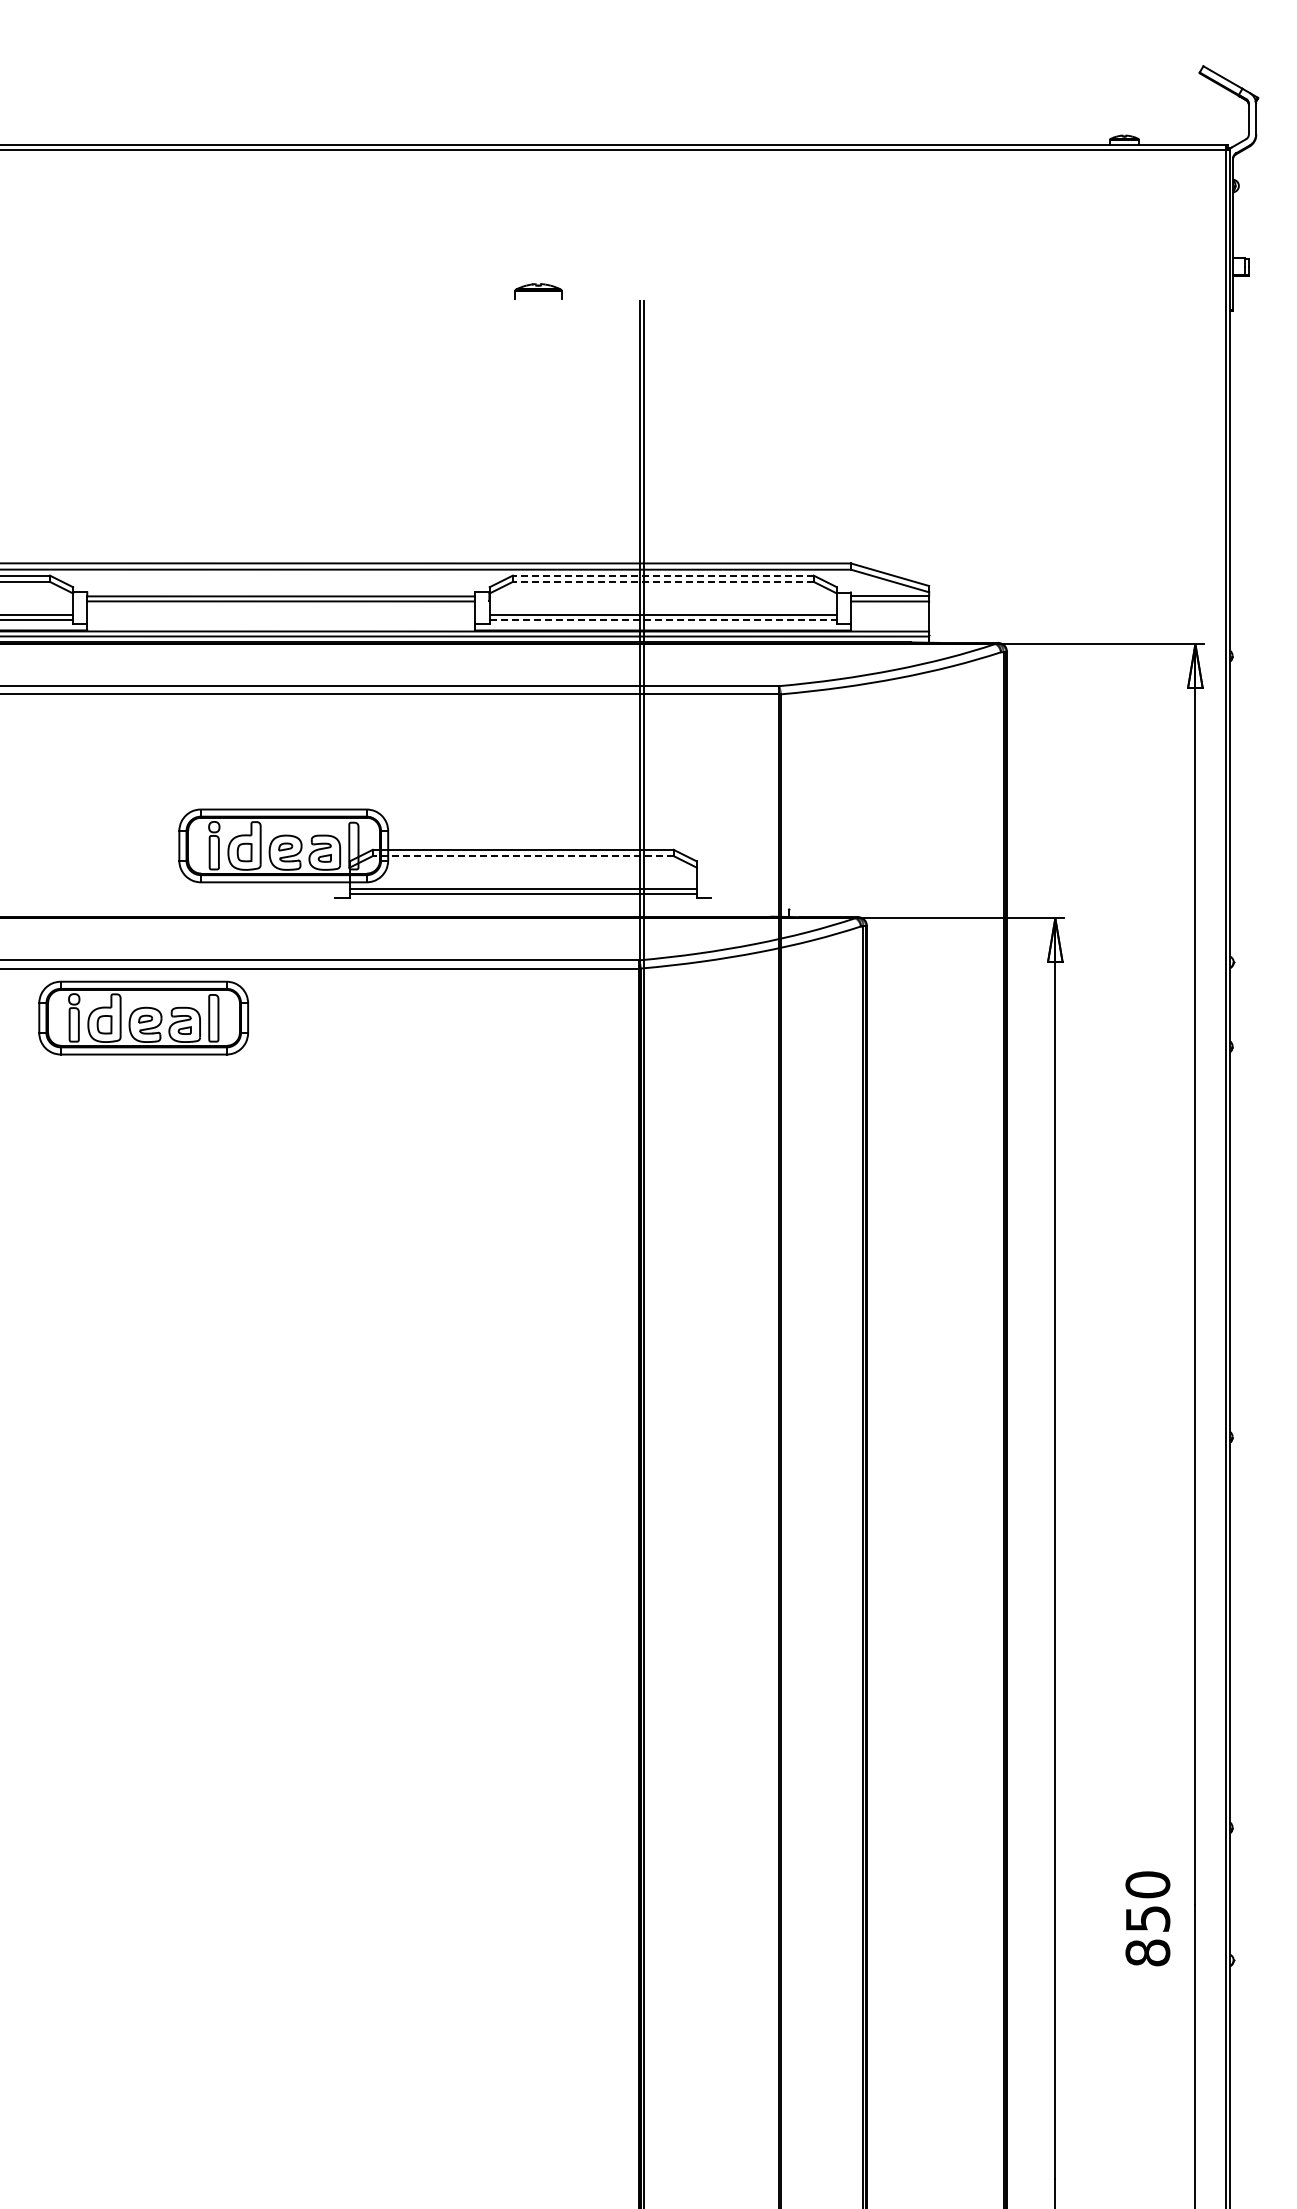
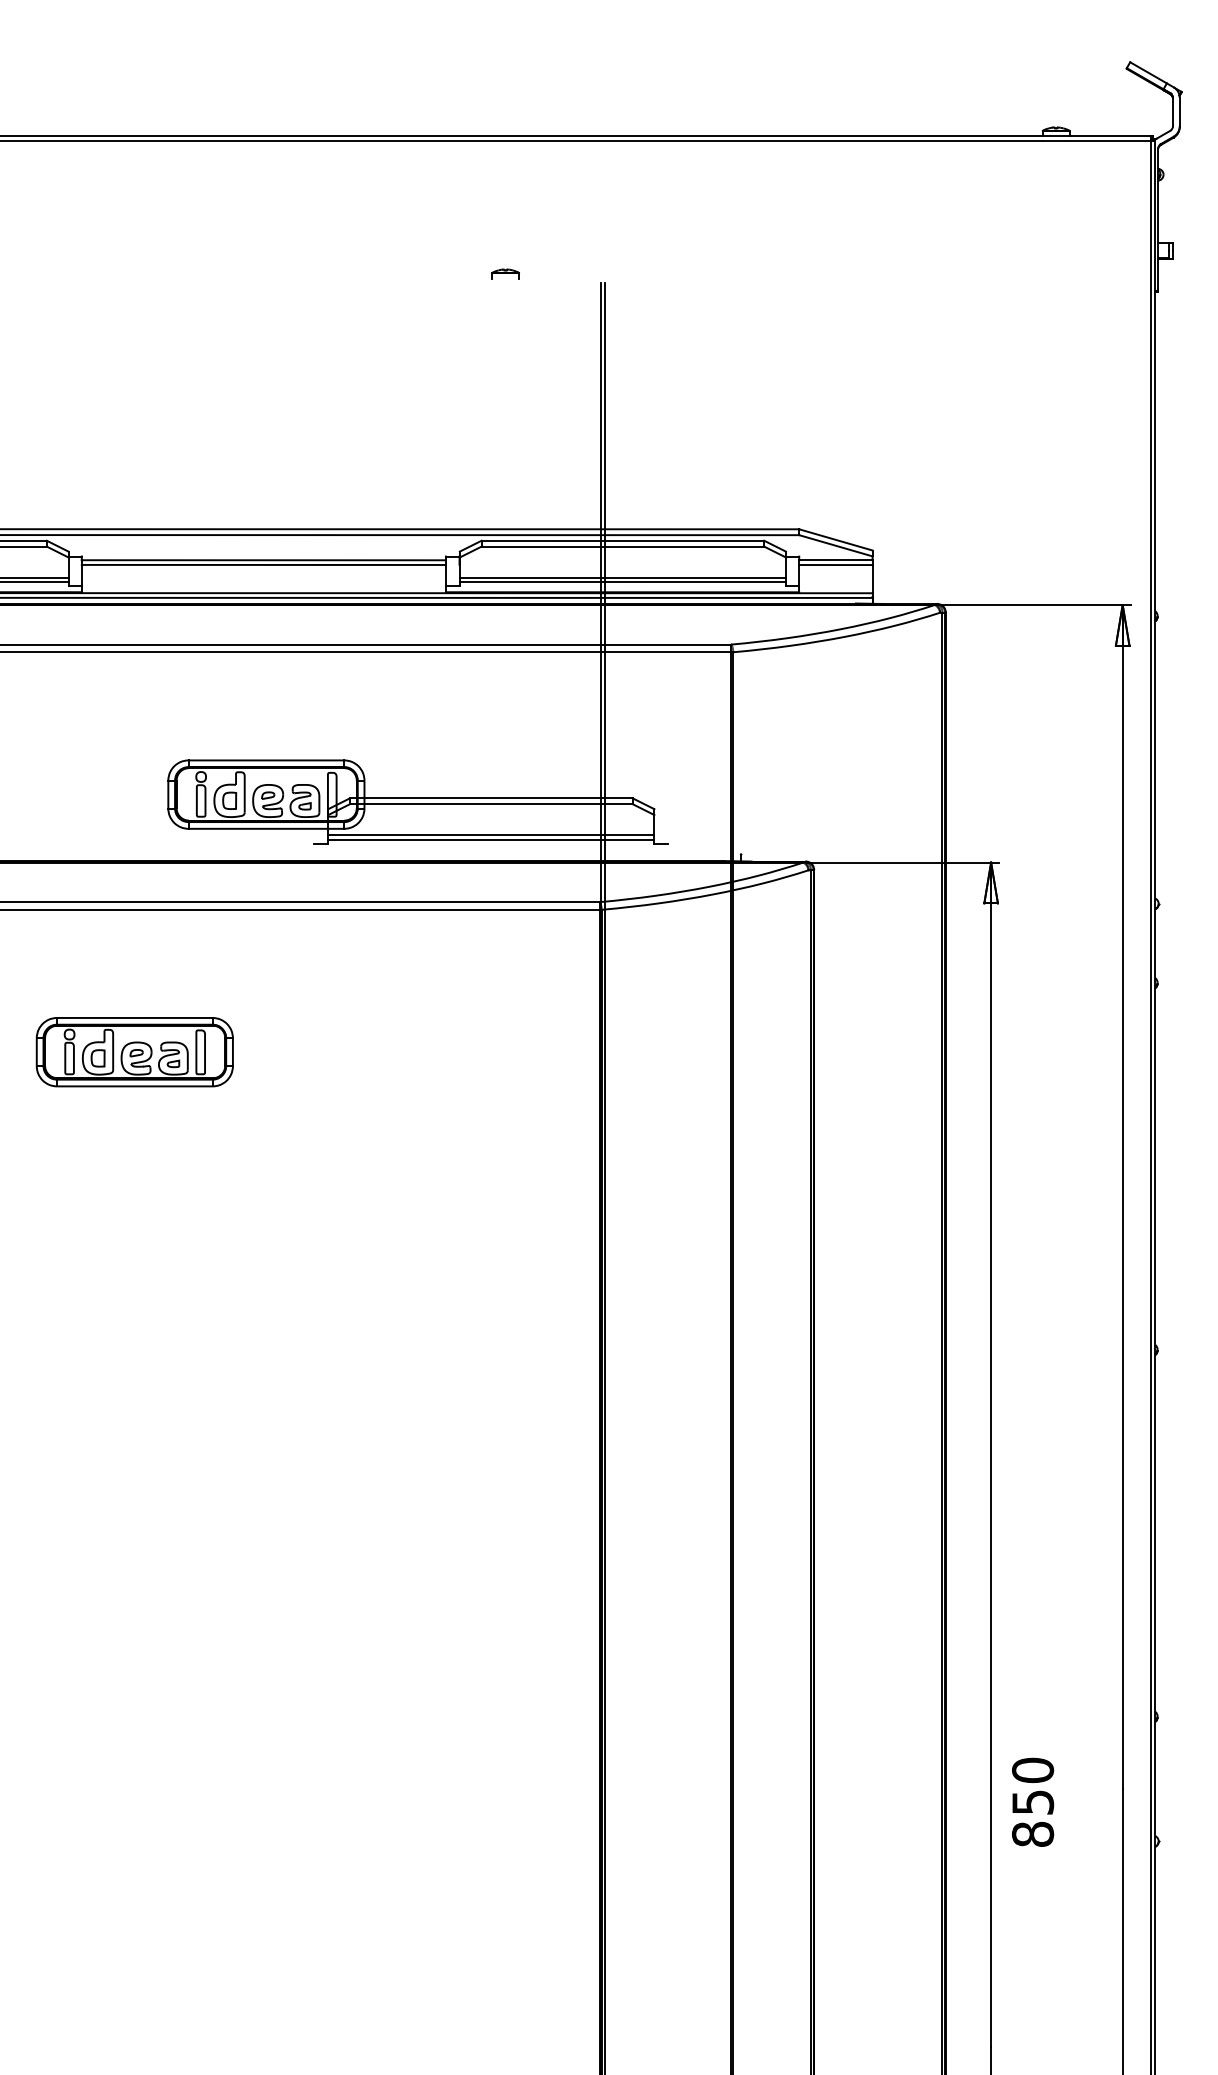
part: (538, 291) -> (505, 273), size x0.62
line: (662, 575) -> (622, 540), dashed -> solid
line: (662, 581) -> (622, 546), dashed -> solid
line: (663, 619) -> (623, 581), dashed -> solid
line: (522, 856) -> (490, 804), dashed -> solid
part: (143, 1017) -> (134, 1051), moved
text: (1147, 1918) -> (1032, 1802), moved

